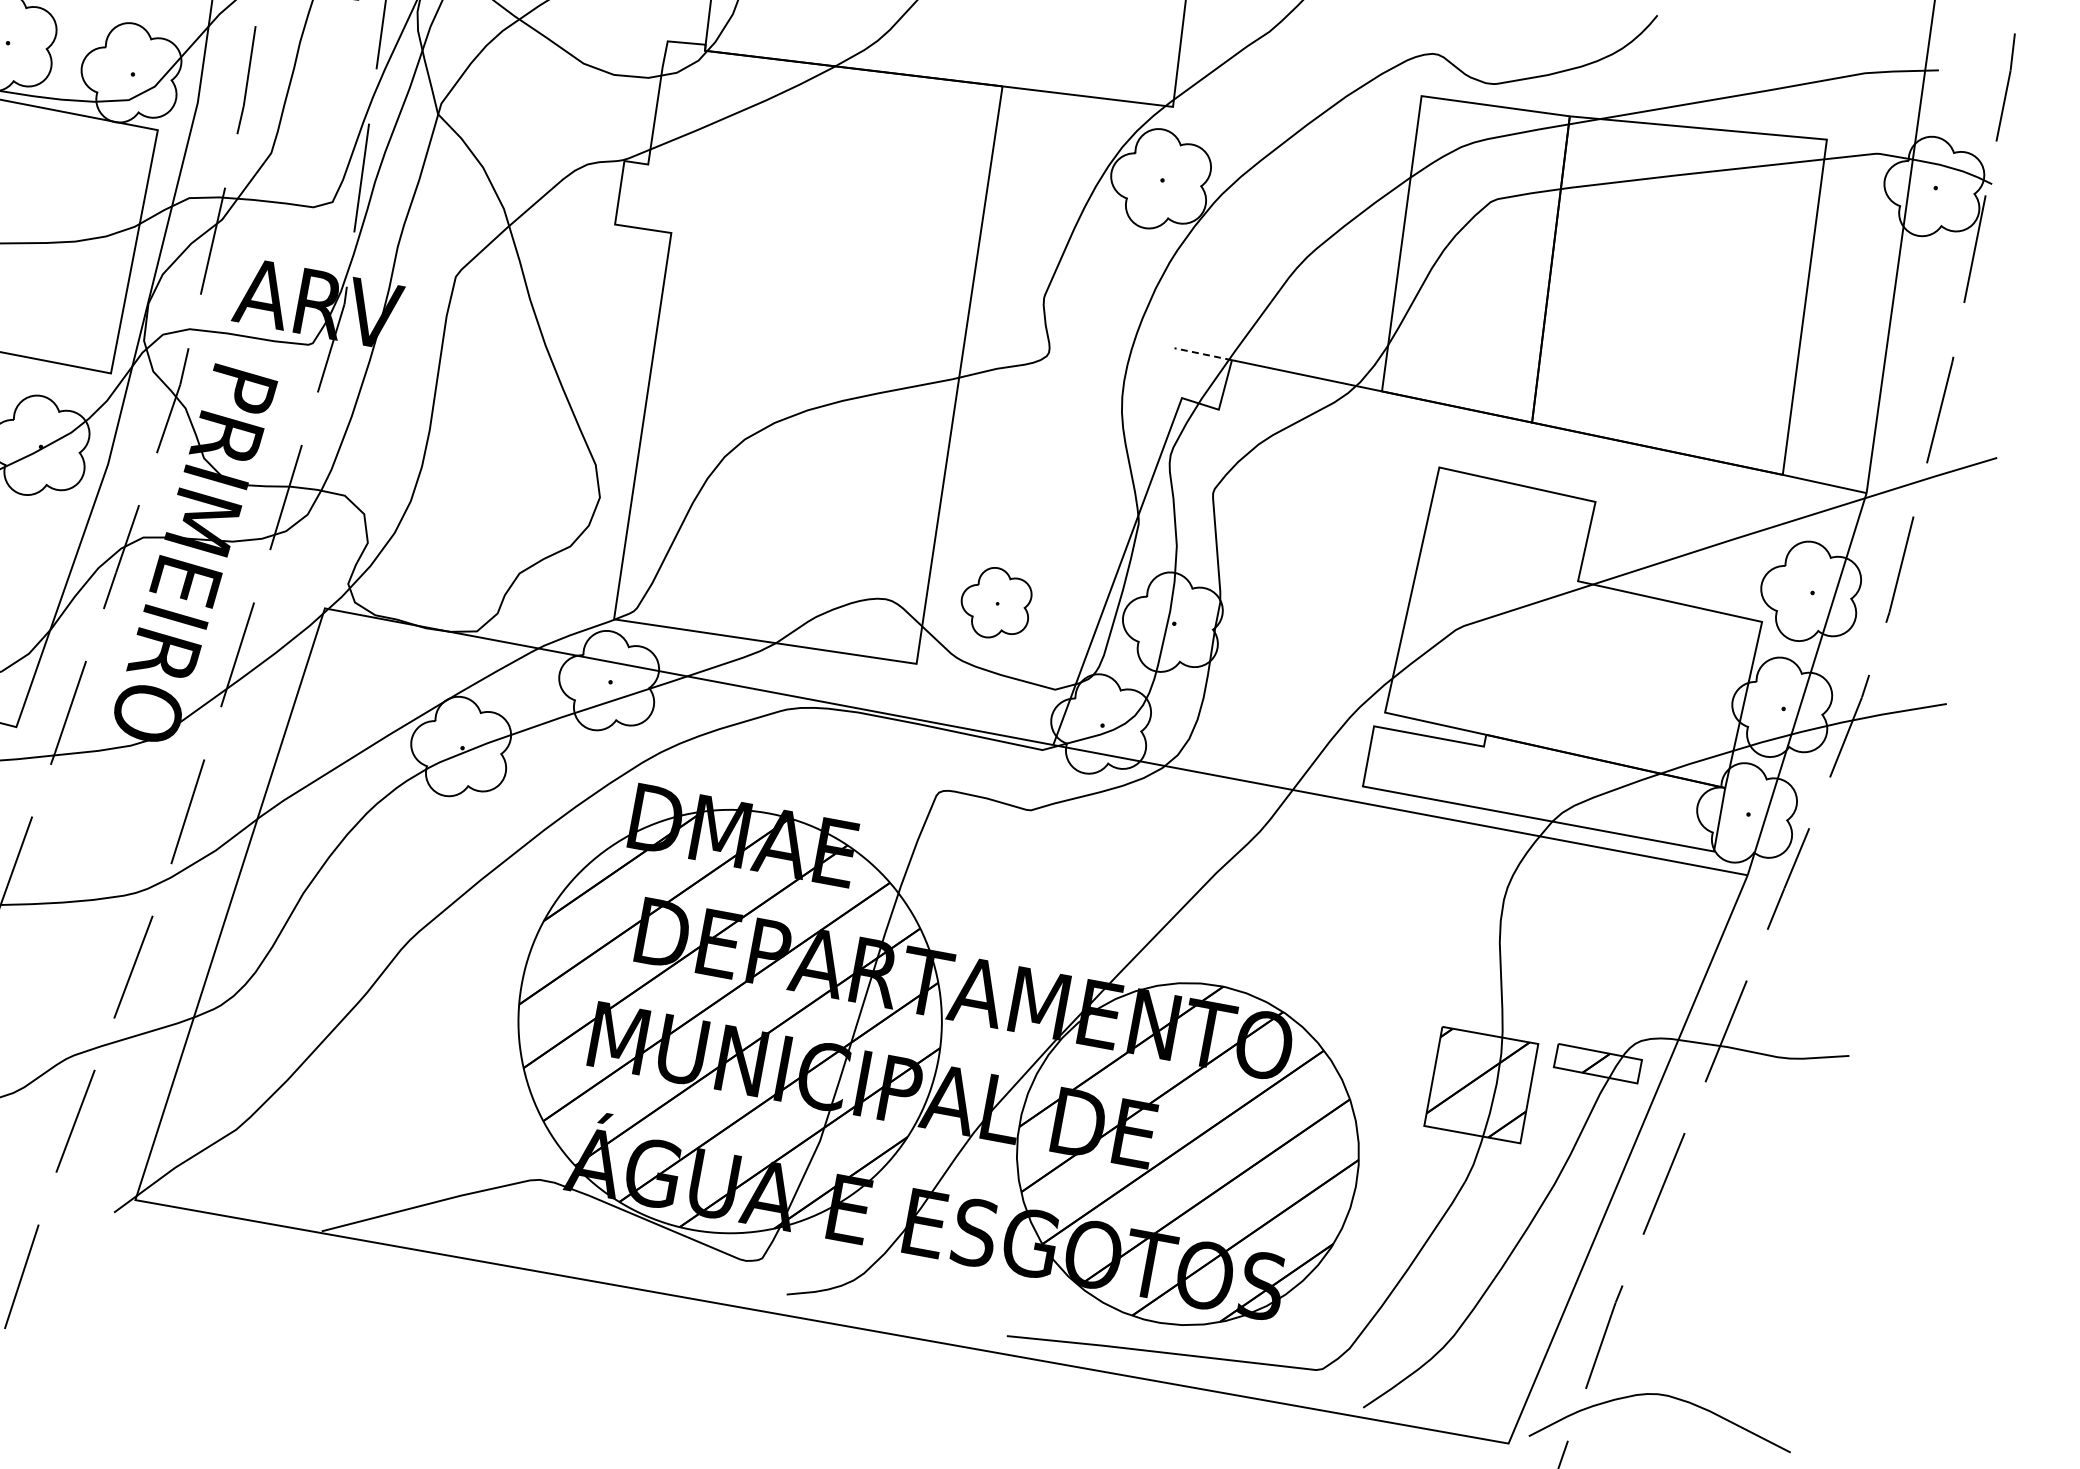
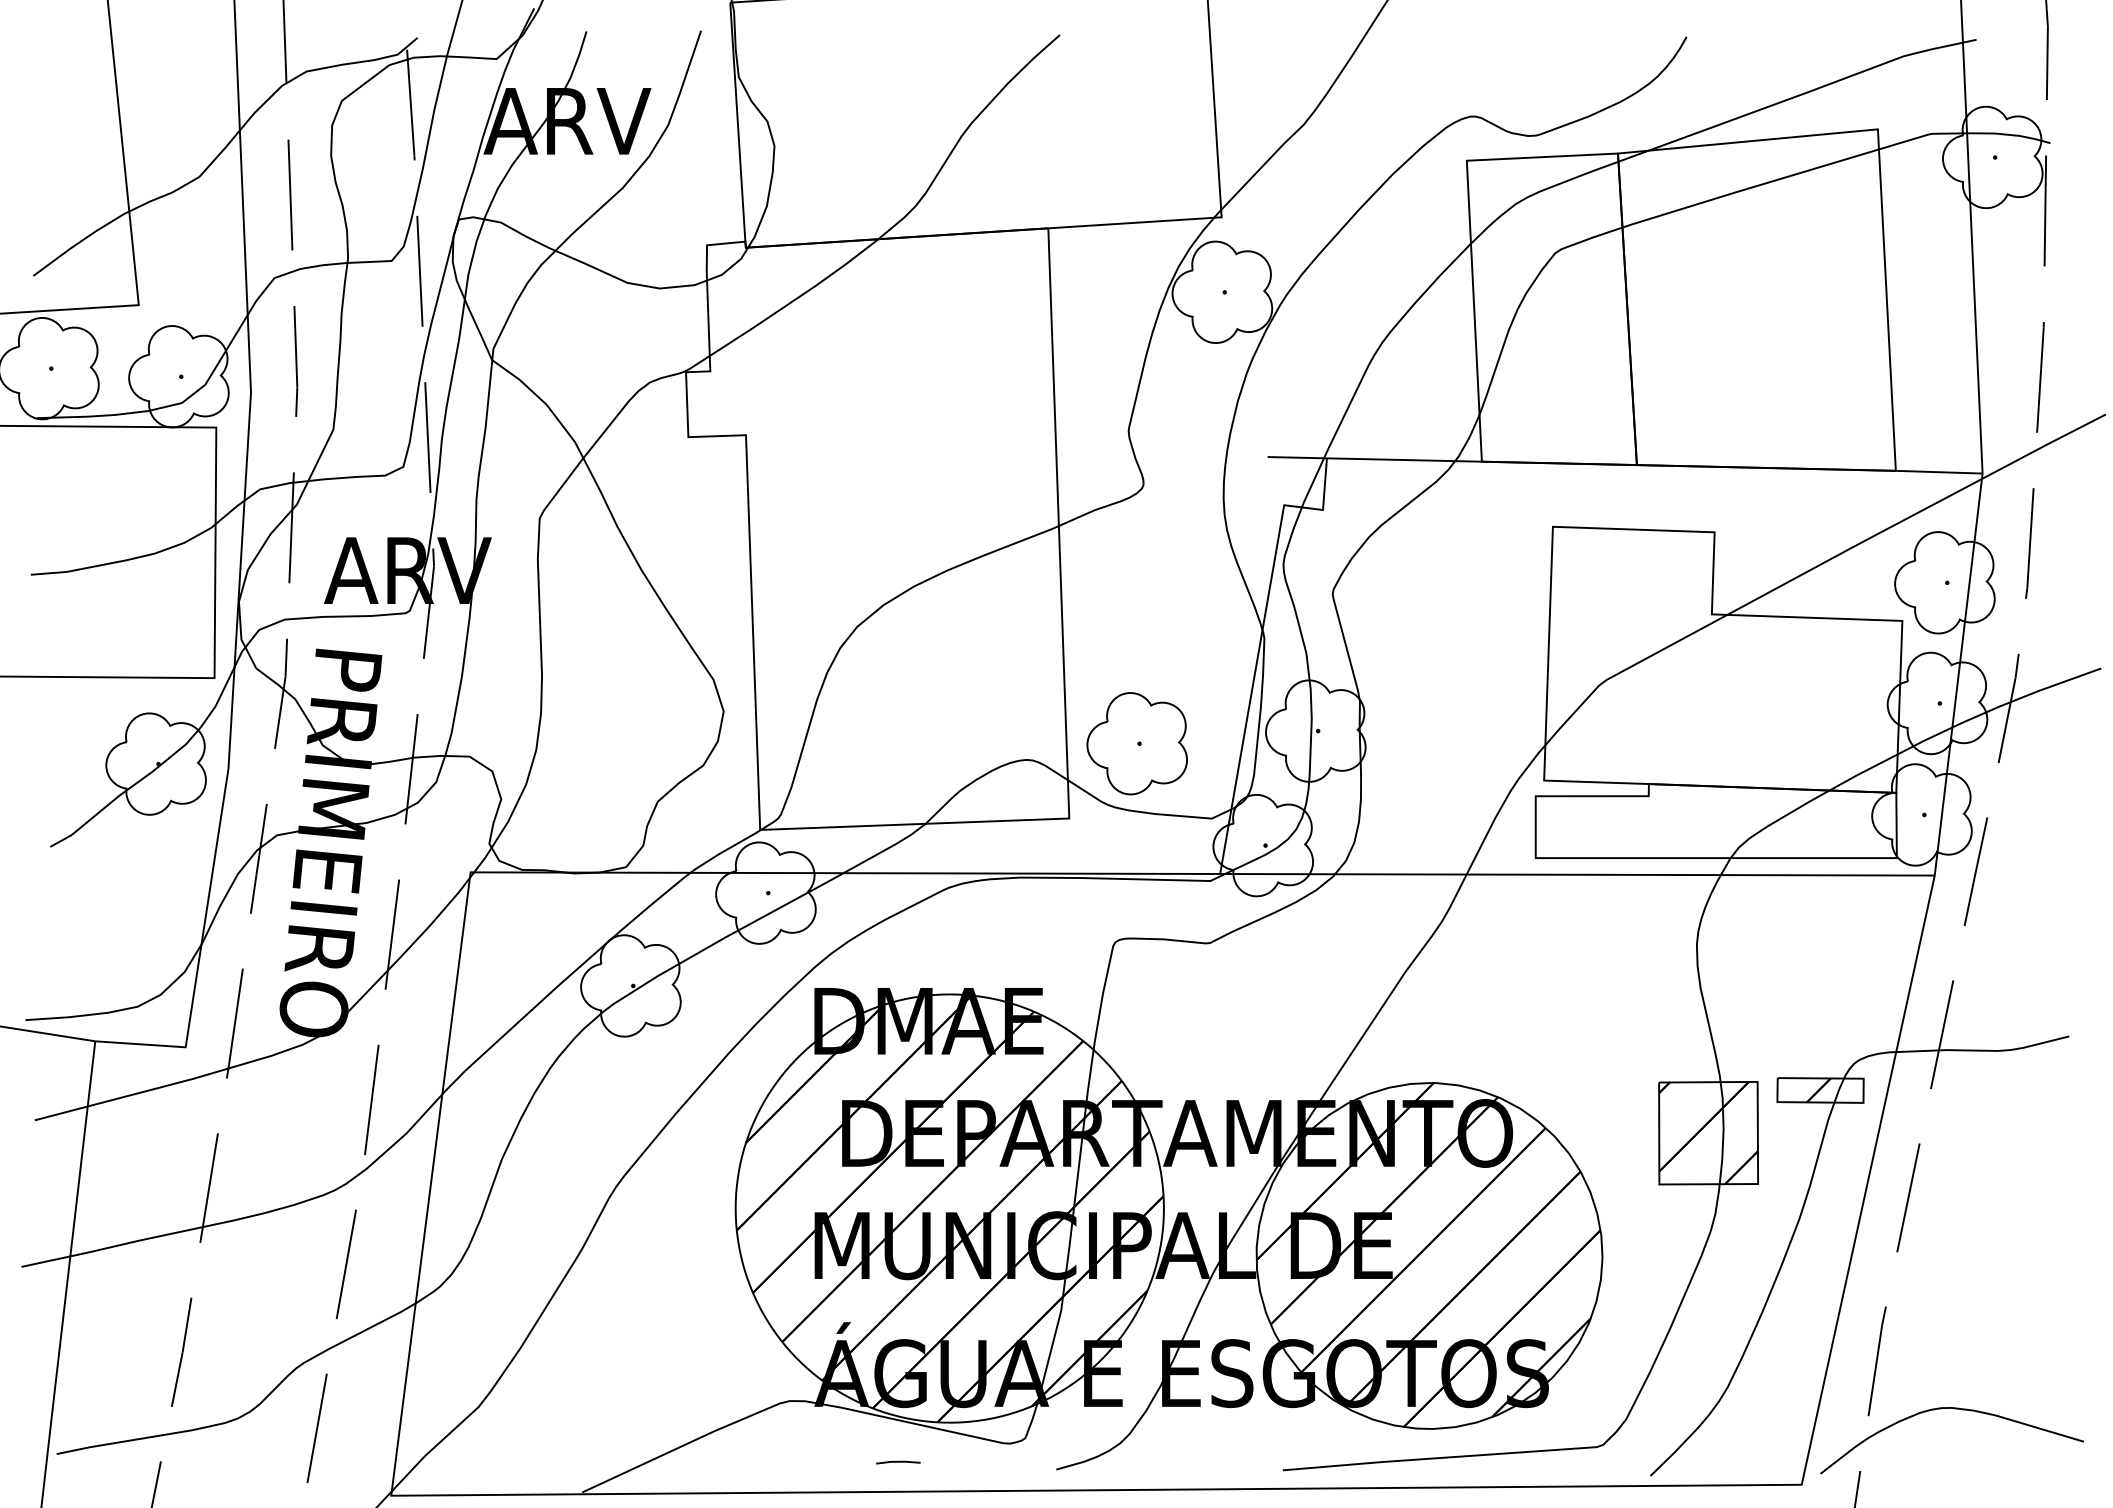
line: (1203, 354) -> (1297, 457), dashed -> solid
part: (995, 603) -> (1136, 743), size x1.43
line: (634, 1259) -> (898, 1462), added

